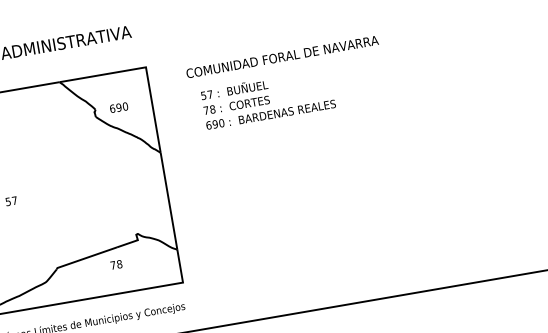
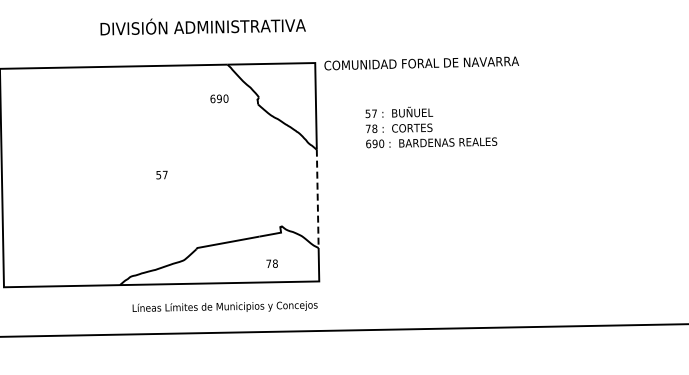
text: (282, 57) -> (421, 63), moved
text: (268, 99) -> (431, 127), moved
text: (119, 107) -> (219, 98), moved
line: (168, 201) -> (317, 199), solid -> dashed
text: (115, 264) -> (271, 263), moved

